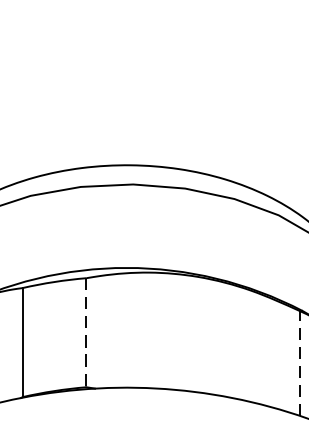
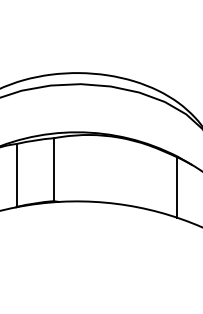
line: (85, 334) -> (53, 170), dashed -> solid
line: (300, 363) -> (177, 187), dashed -> solid

